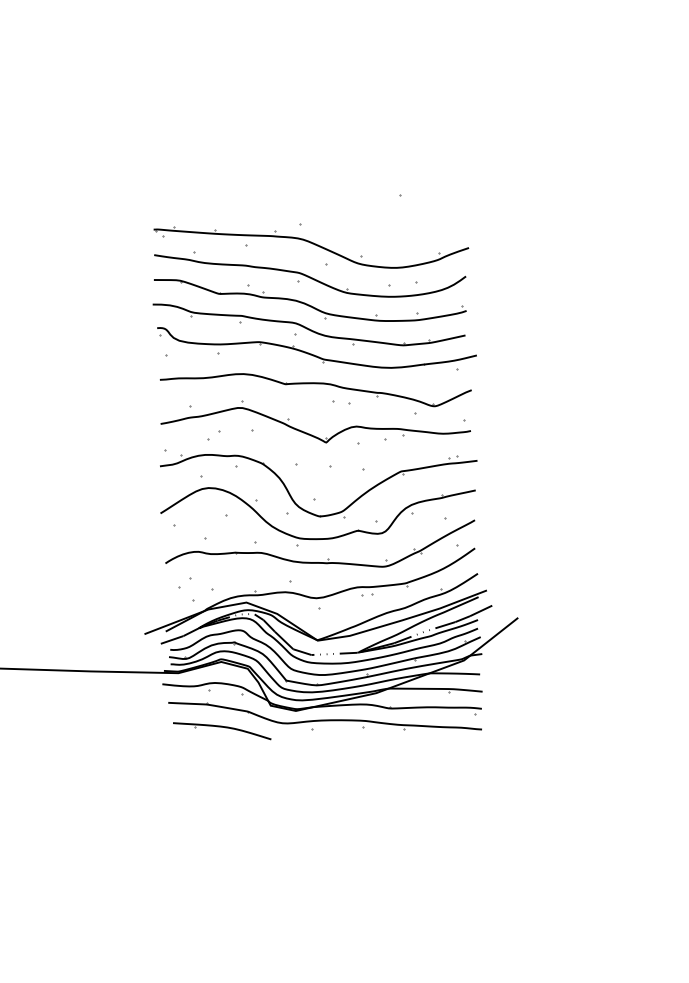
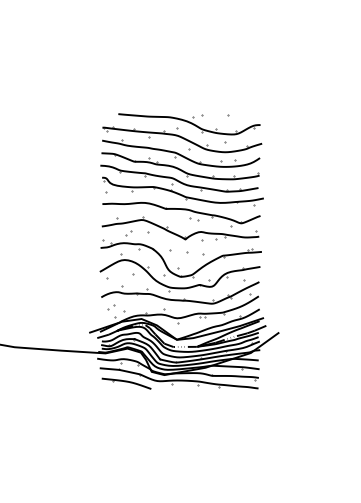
part: (324, 224) -> (189, 128), added

